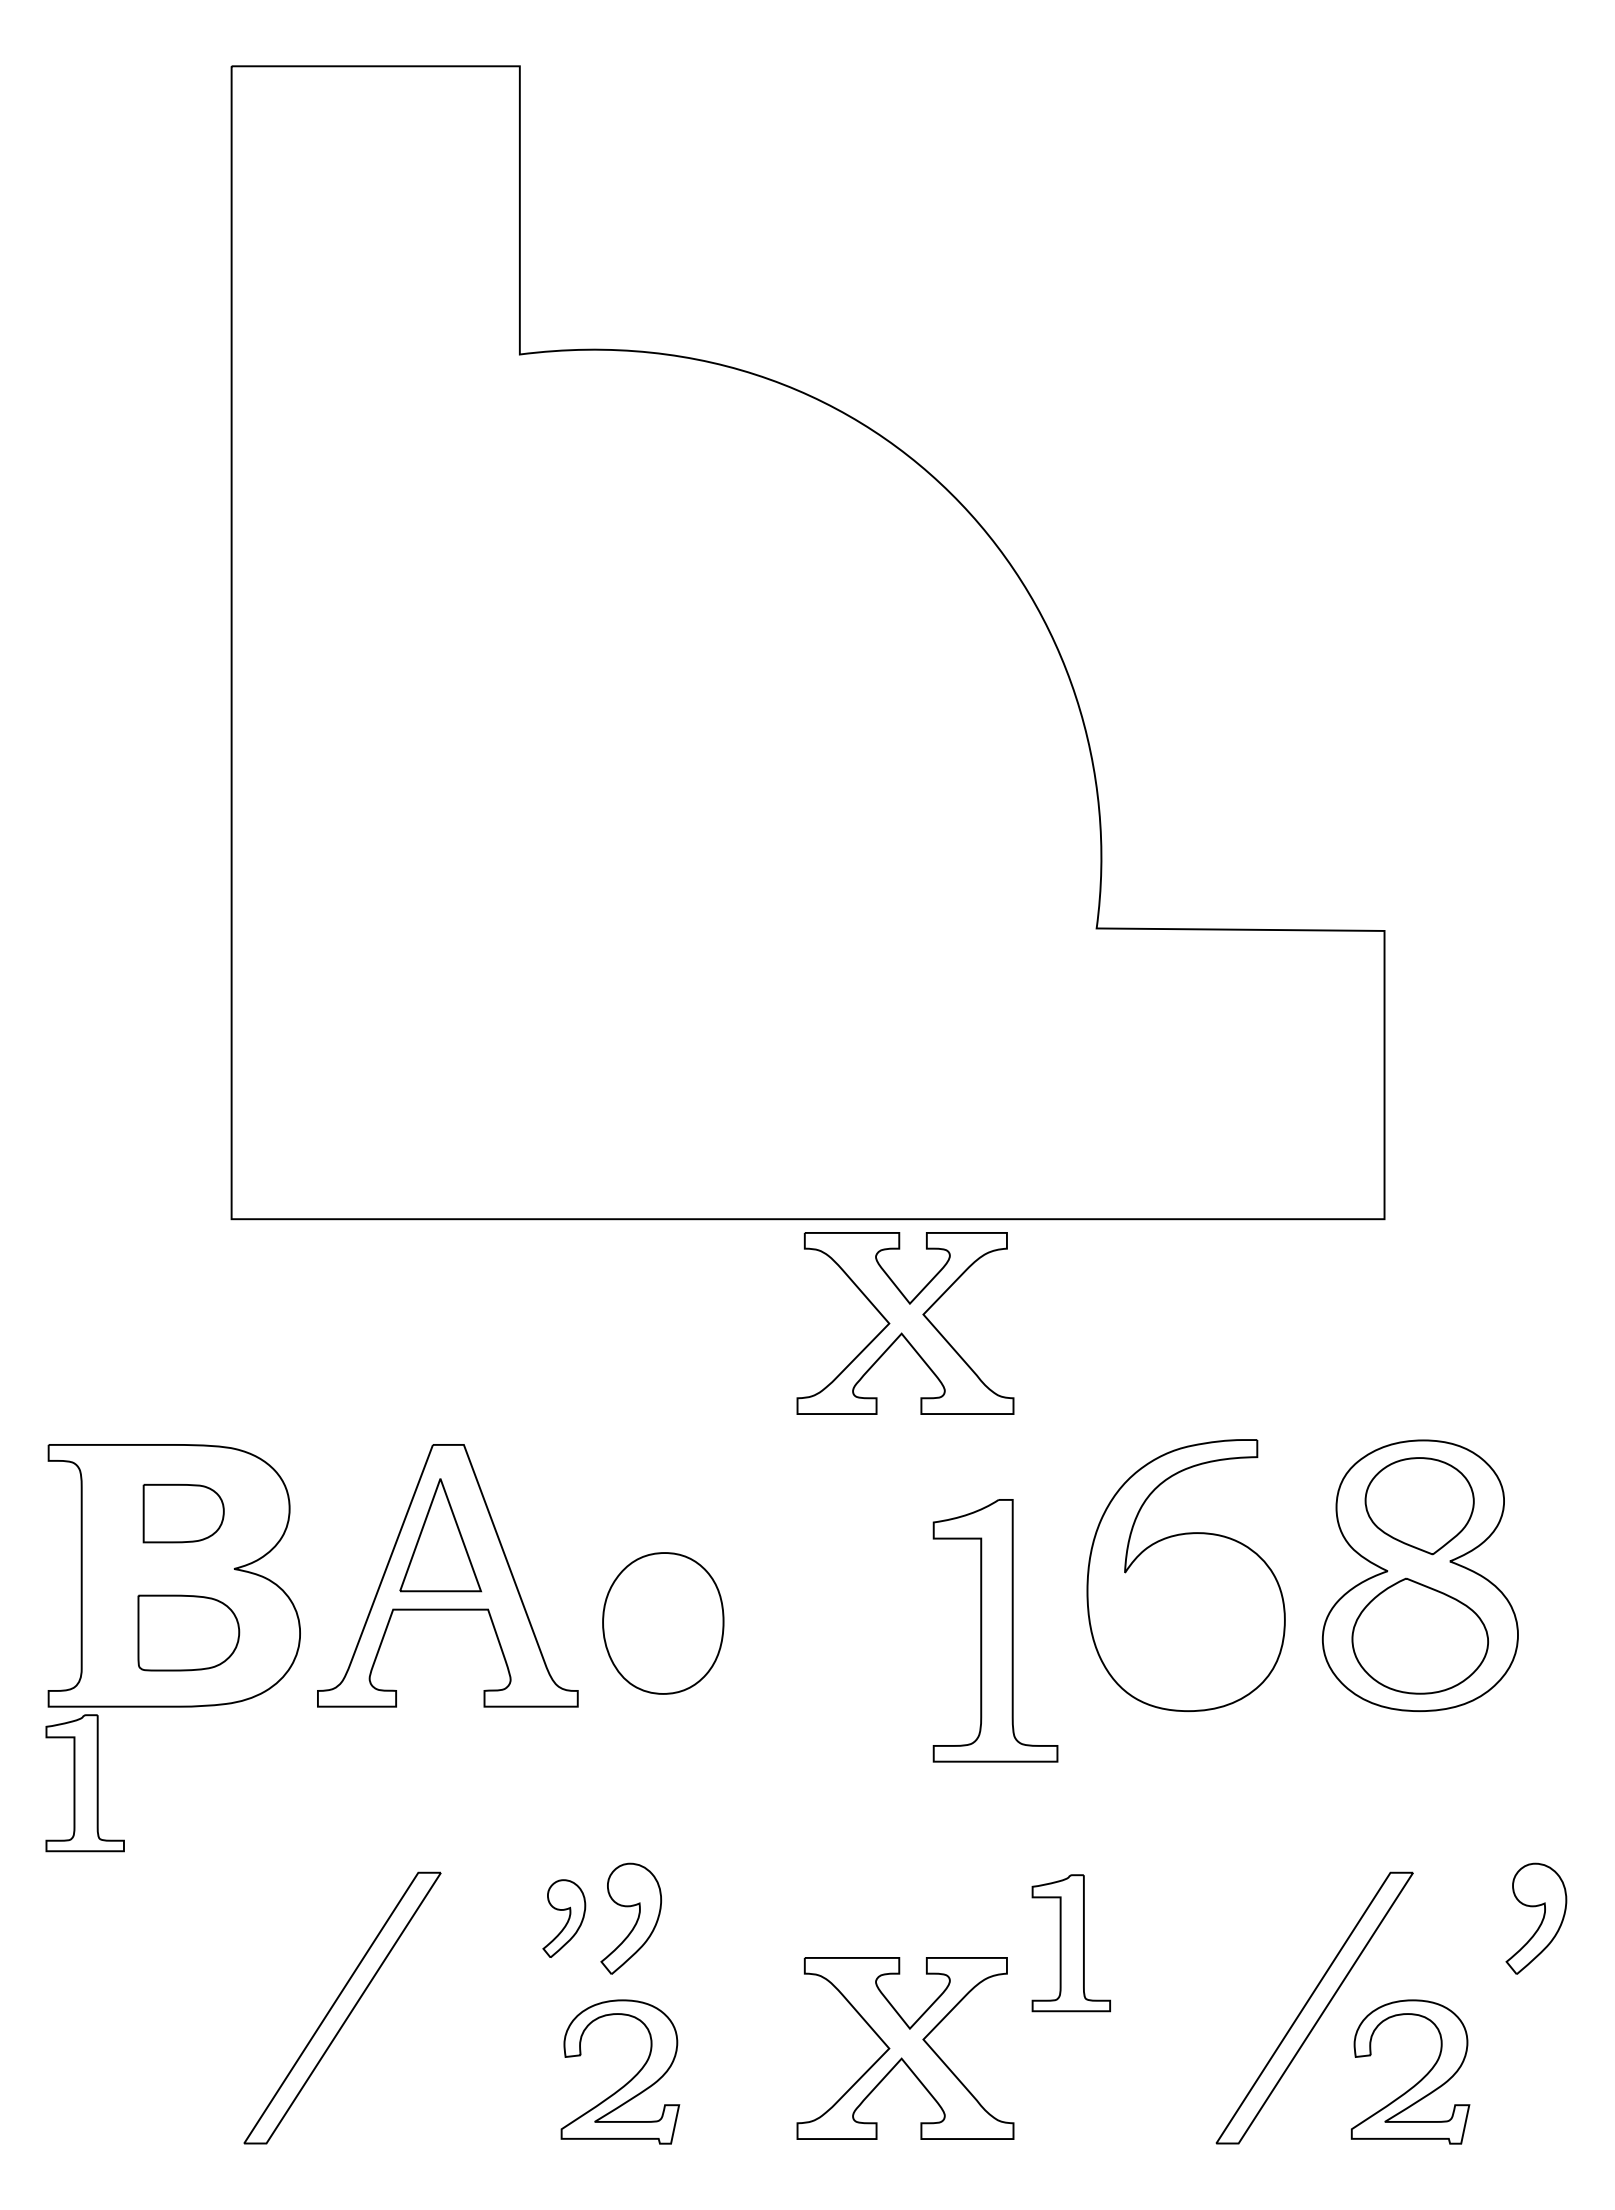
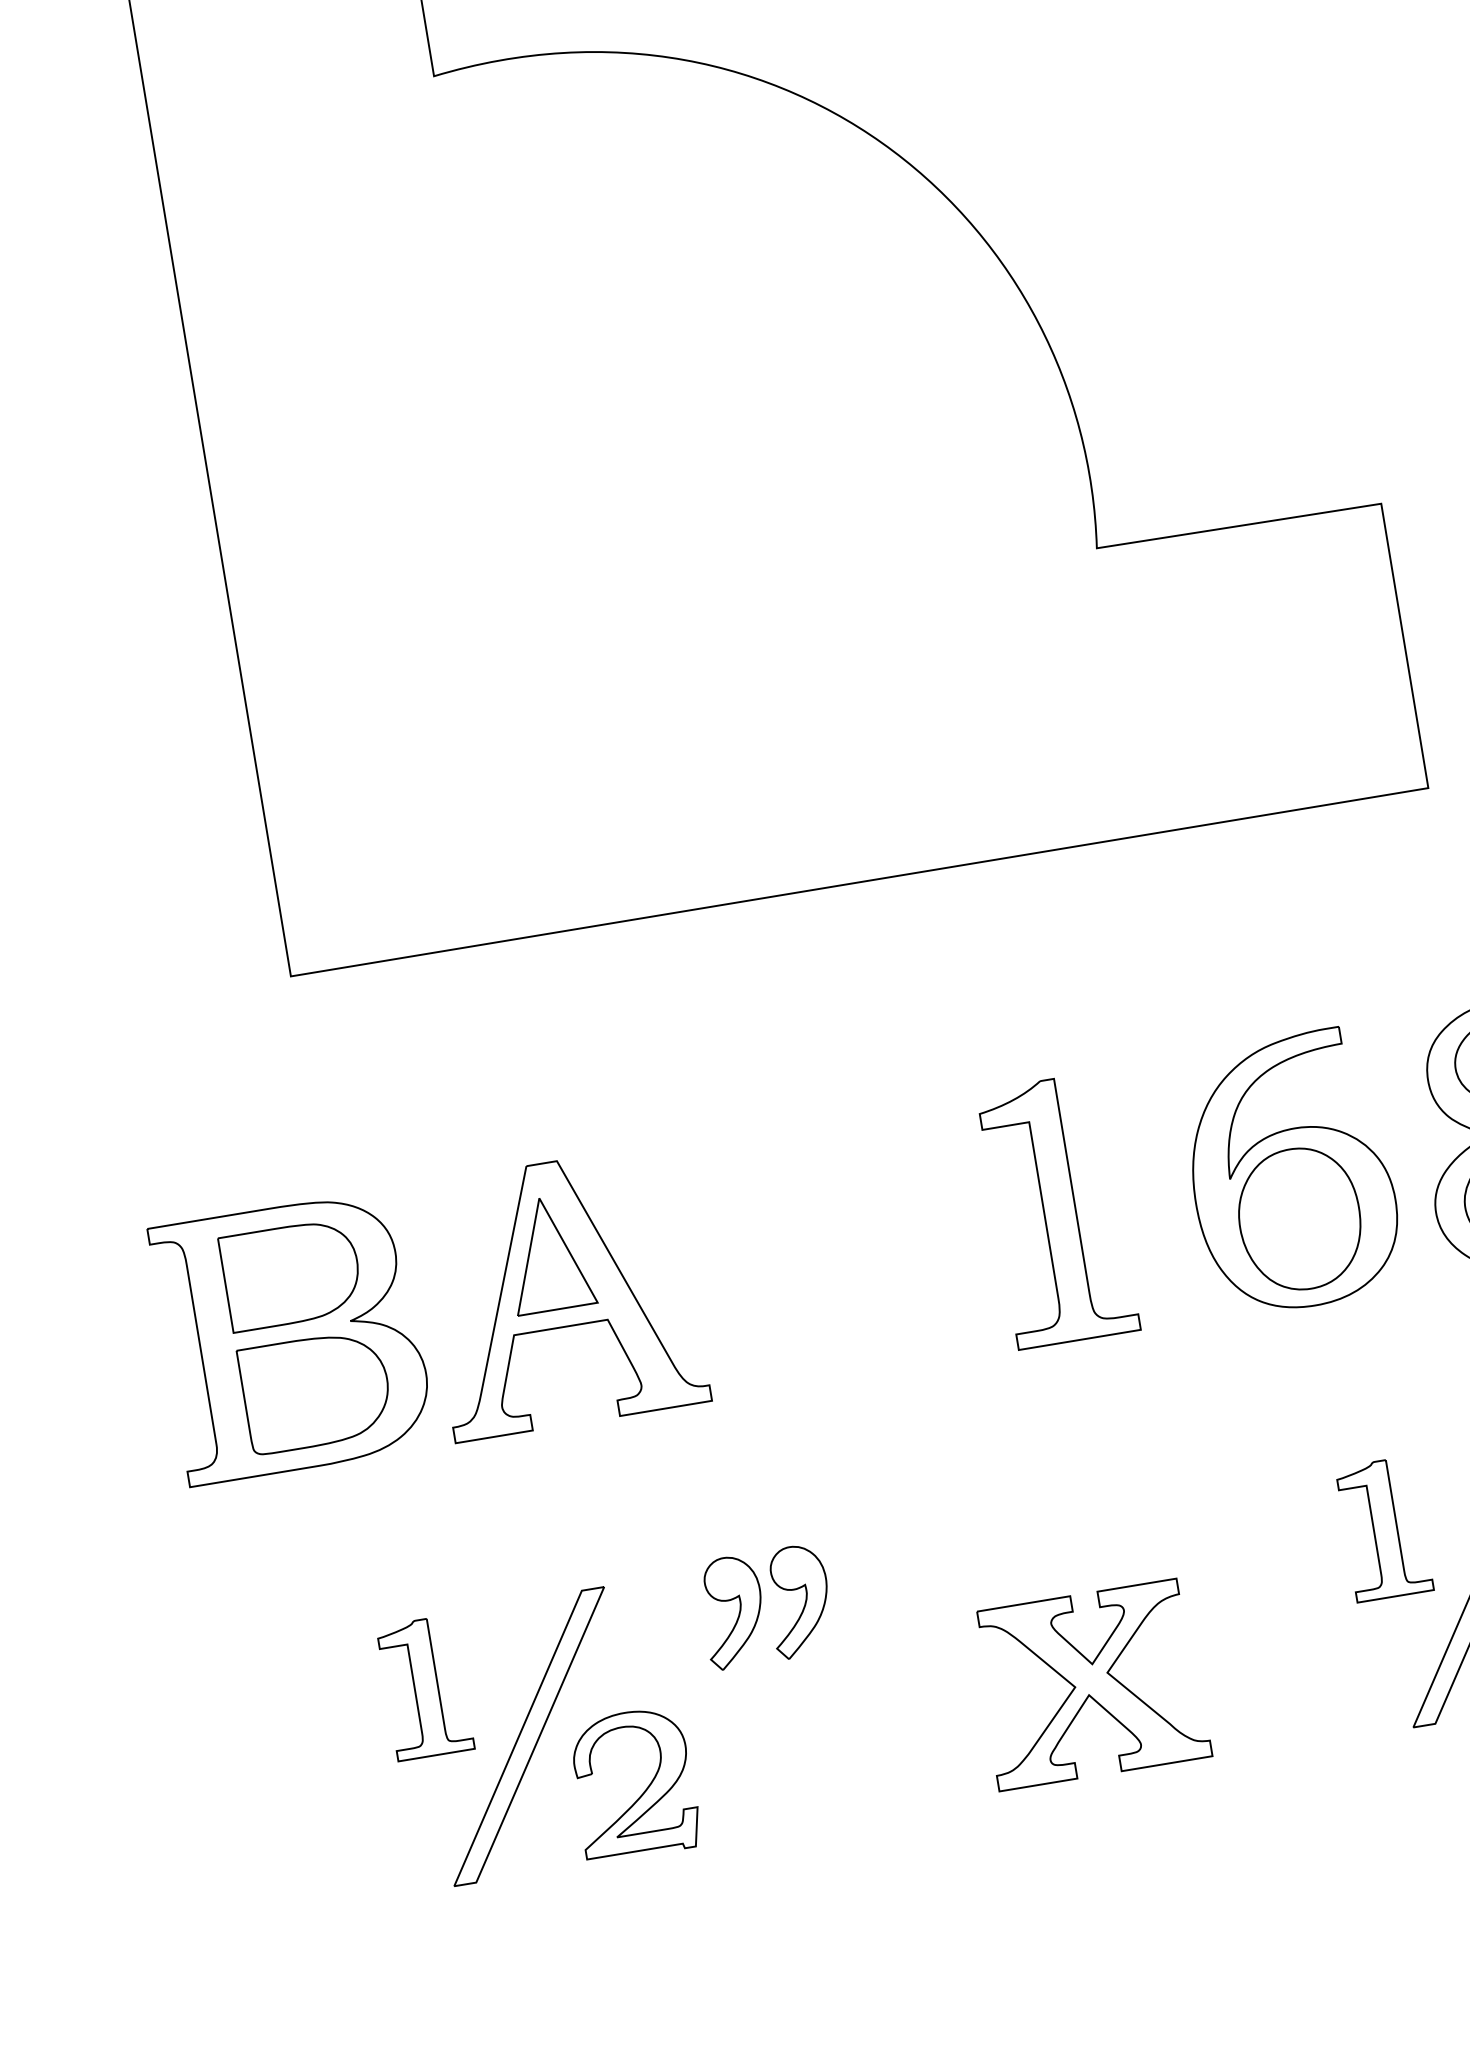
part: (905, 1323) -> (972, 969), removed
part: (183, 1513) -> (291, 1274), size x1.67
part: (663, 1623) -> (1300, 1219), moved
part: (995, 1630) -> (1058, 1210), moved
part: (188, 1632) -> (315, 1391), size x1.43
part: (84, 1783) -> (424, 1688), moved
part: (564, 1918) -> (733, 1611), size x1.43
part: (1070, 1943) -> (1383, 1529), moved
part: (629, 2080) -> (644, 1790), moved

